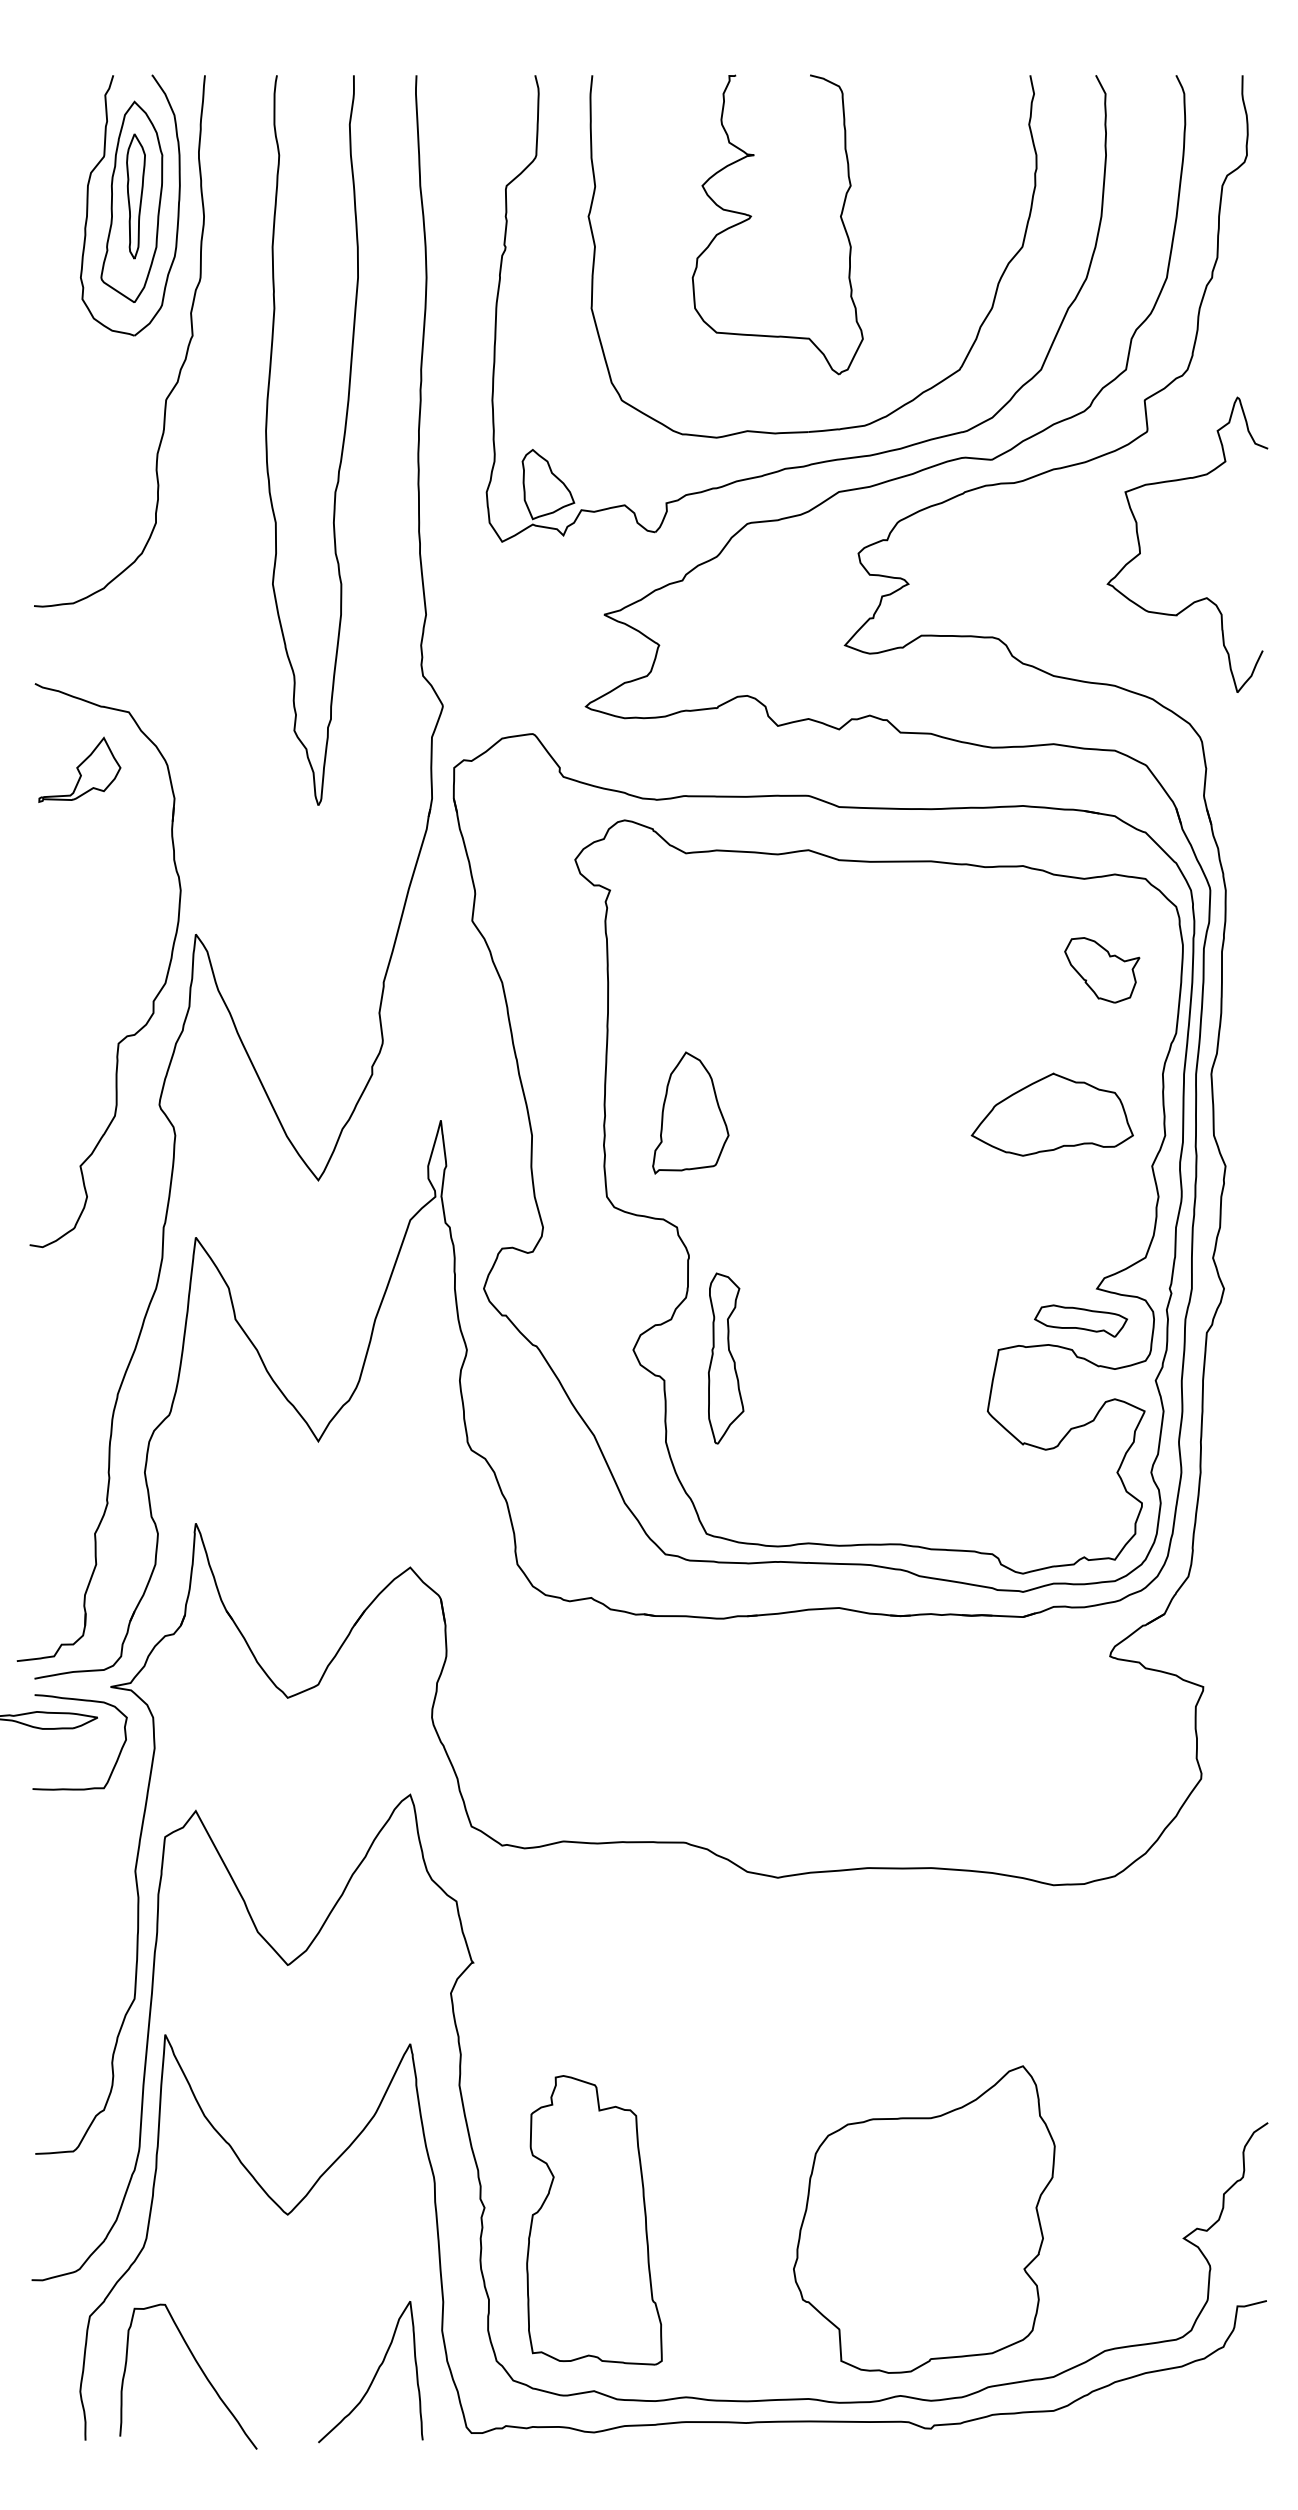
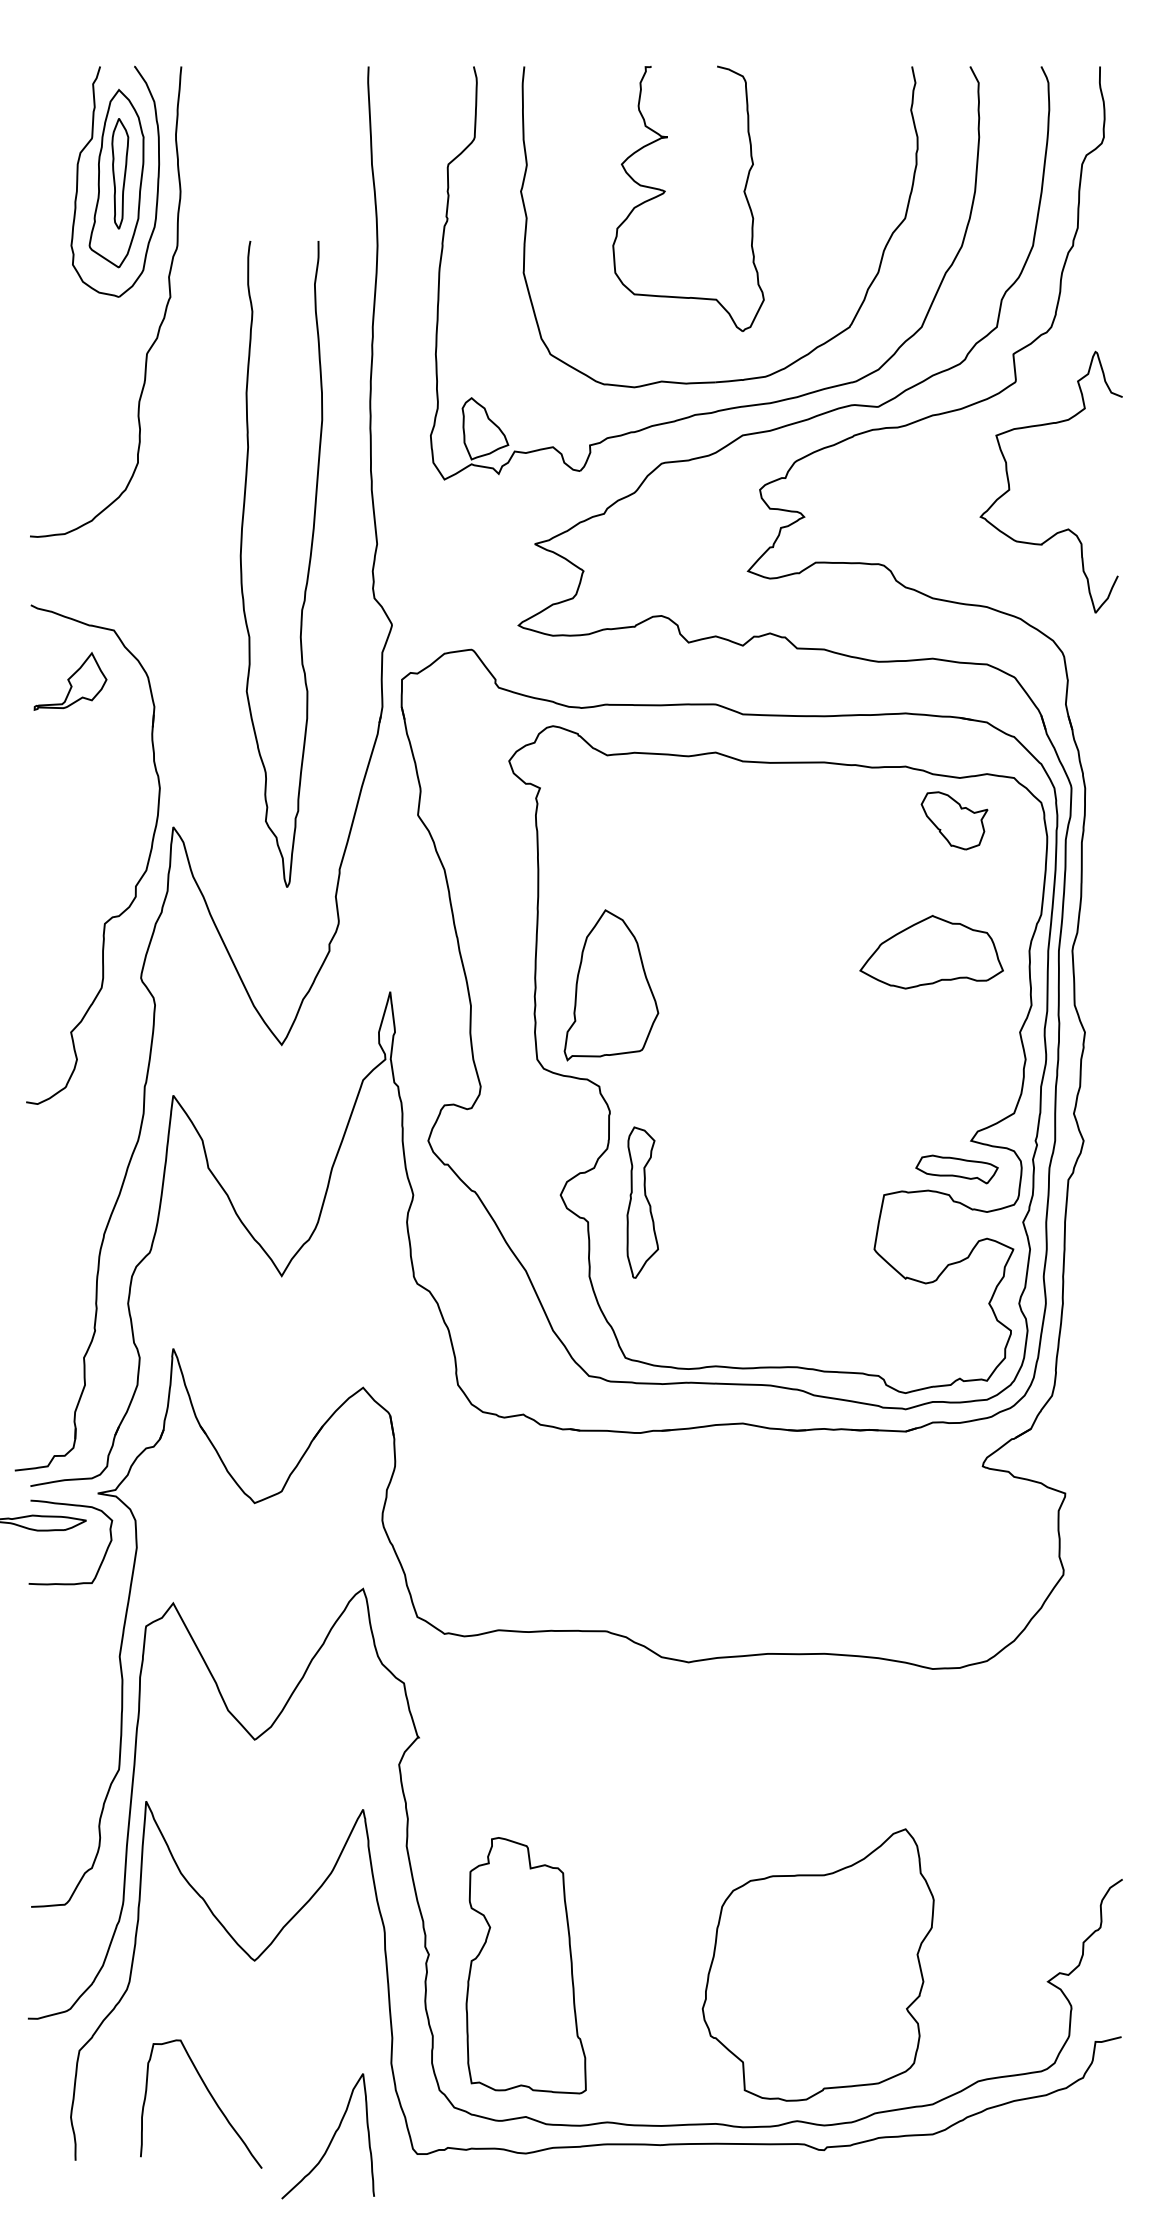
part: (342, 441) -> (308, 565), moved
part: (1102, 970) -> (954, 821), moved
part: (690, 1112) -> (611, 984), size x1.4
part: (1051, 1114) -> (930, 952), moved
curve: (199, 2368) -> (211, 2096), moved
curve: (374, 2374) -> (331, 2138), moved

